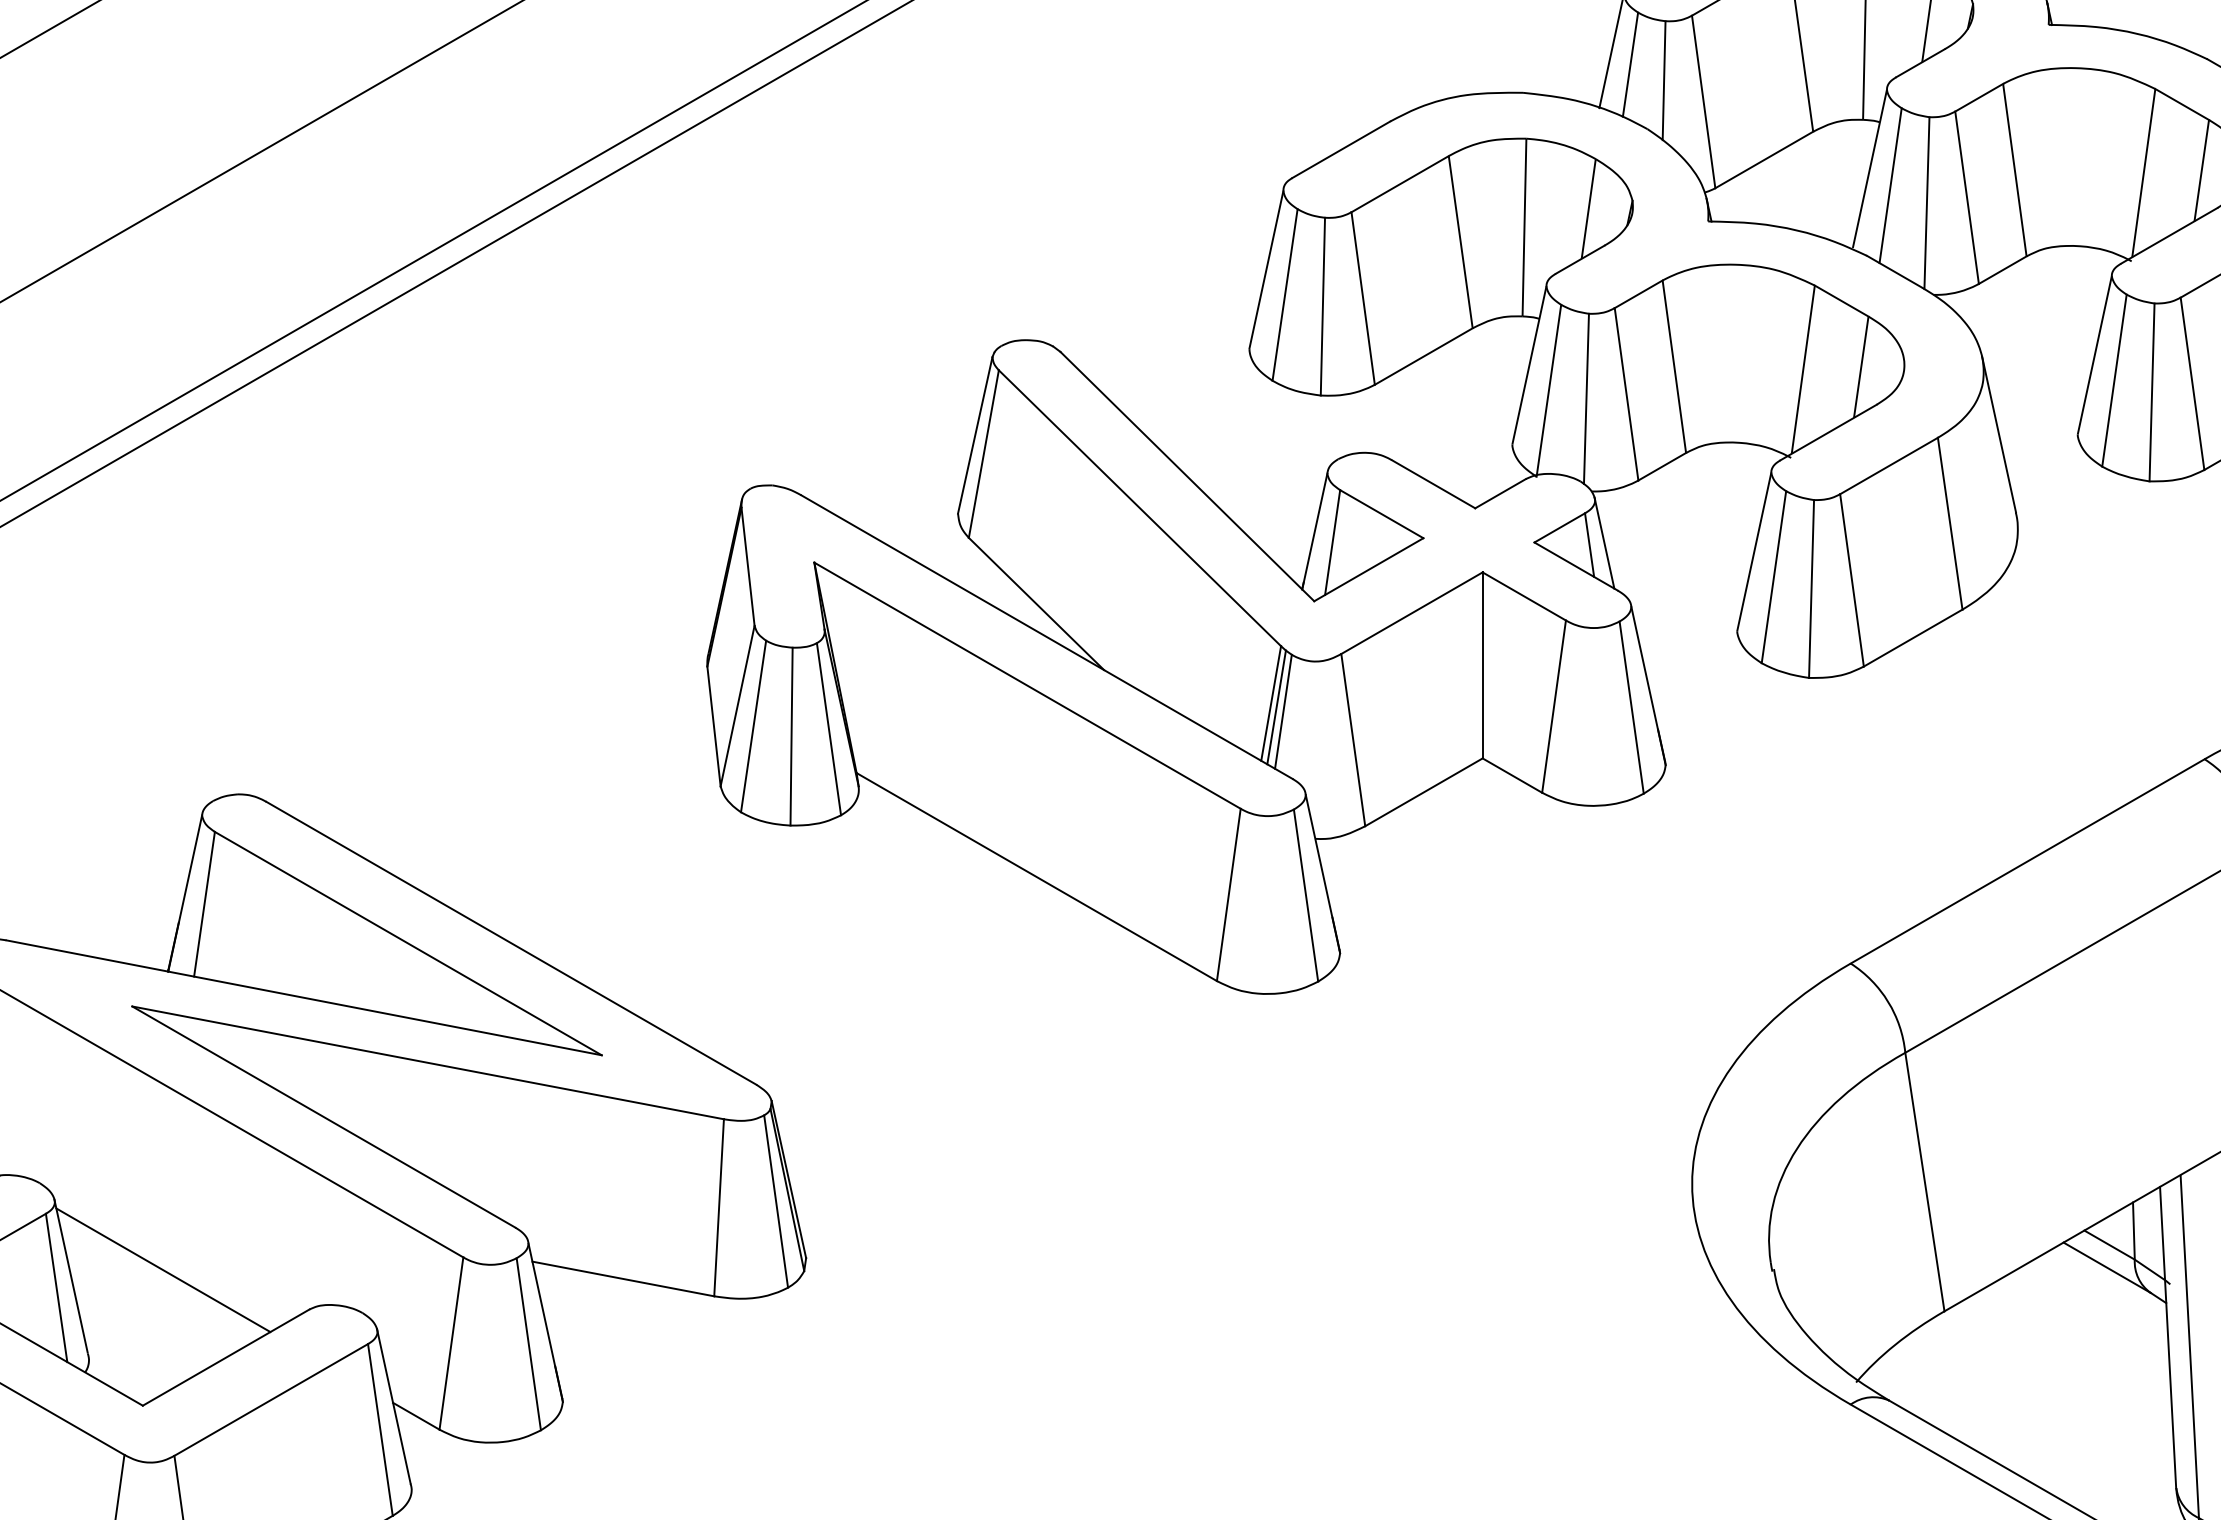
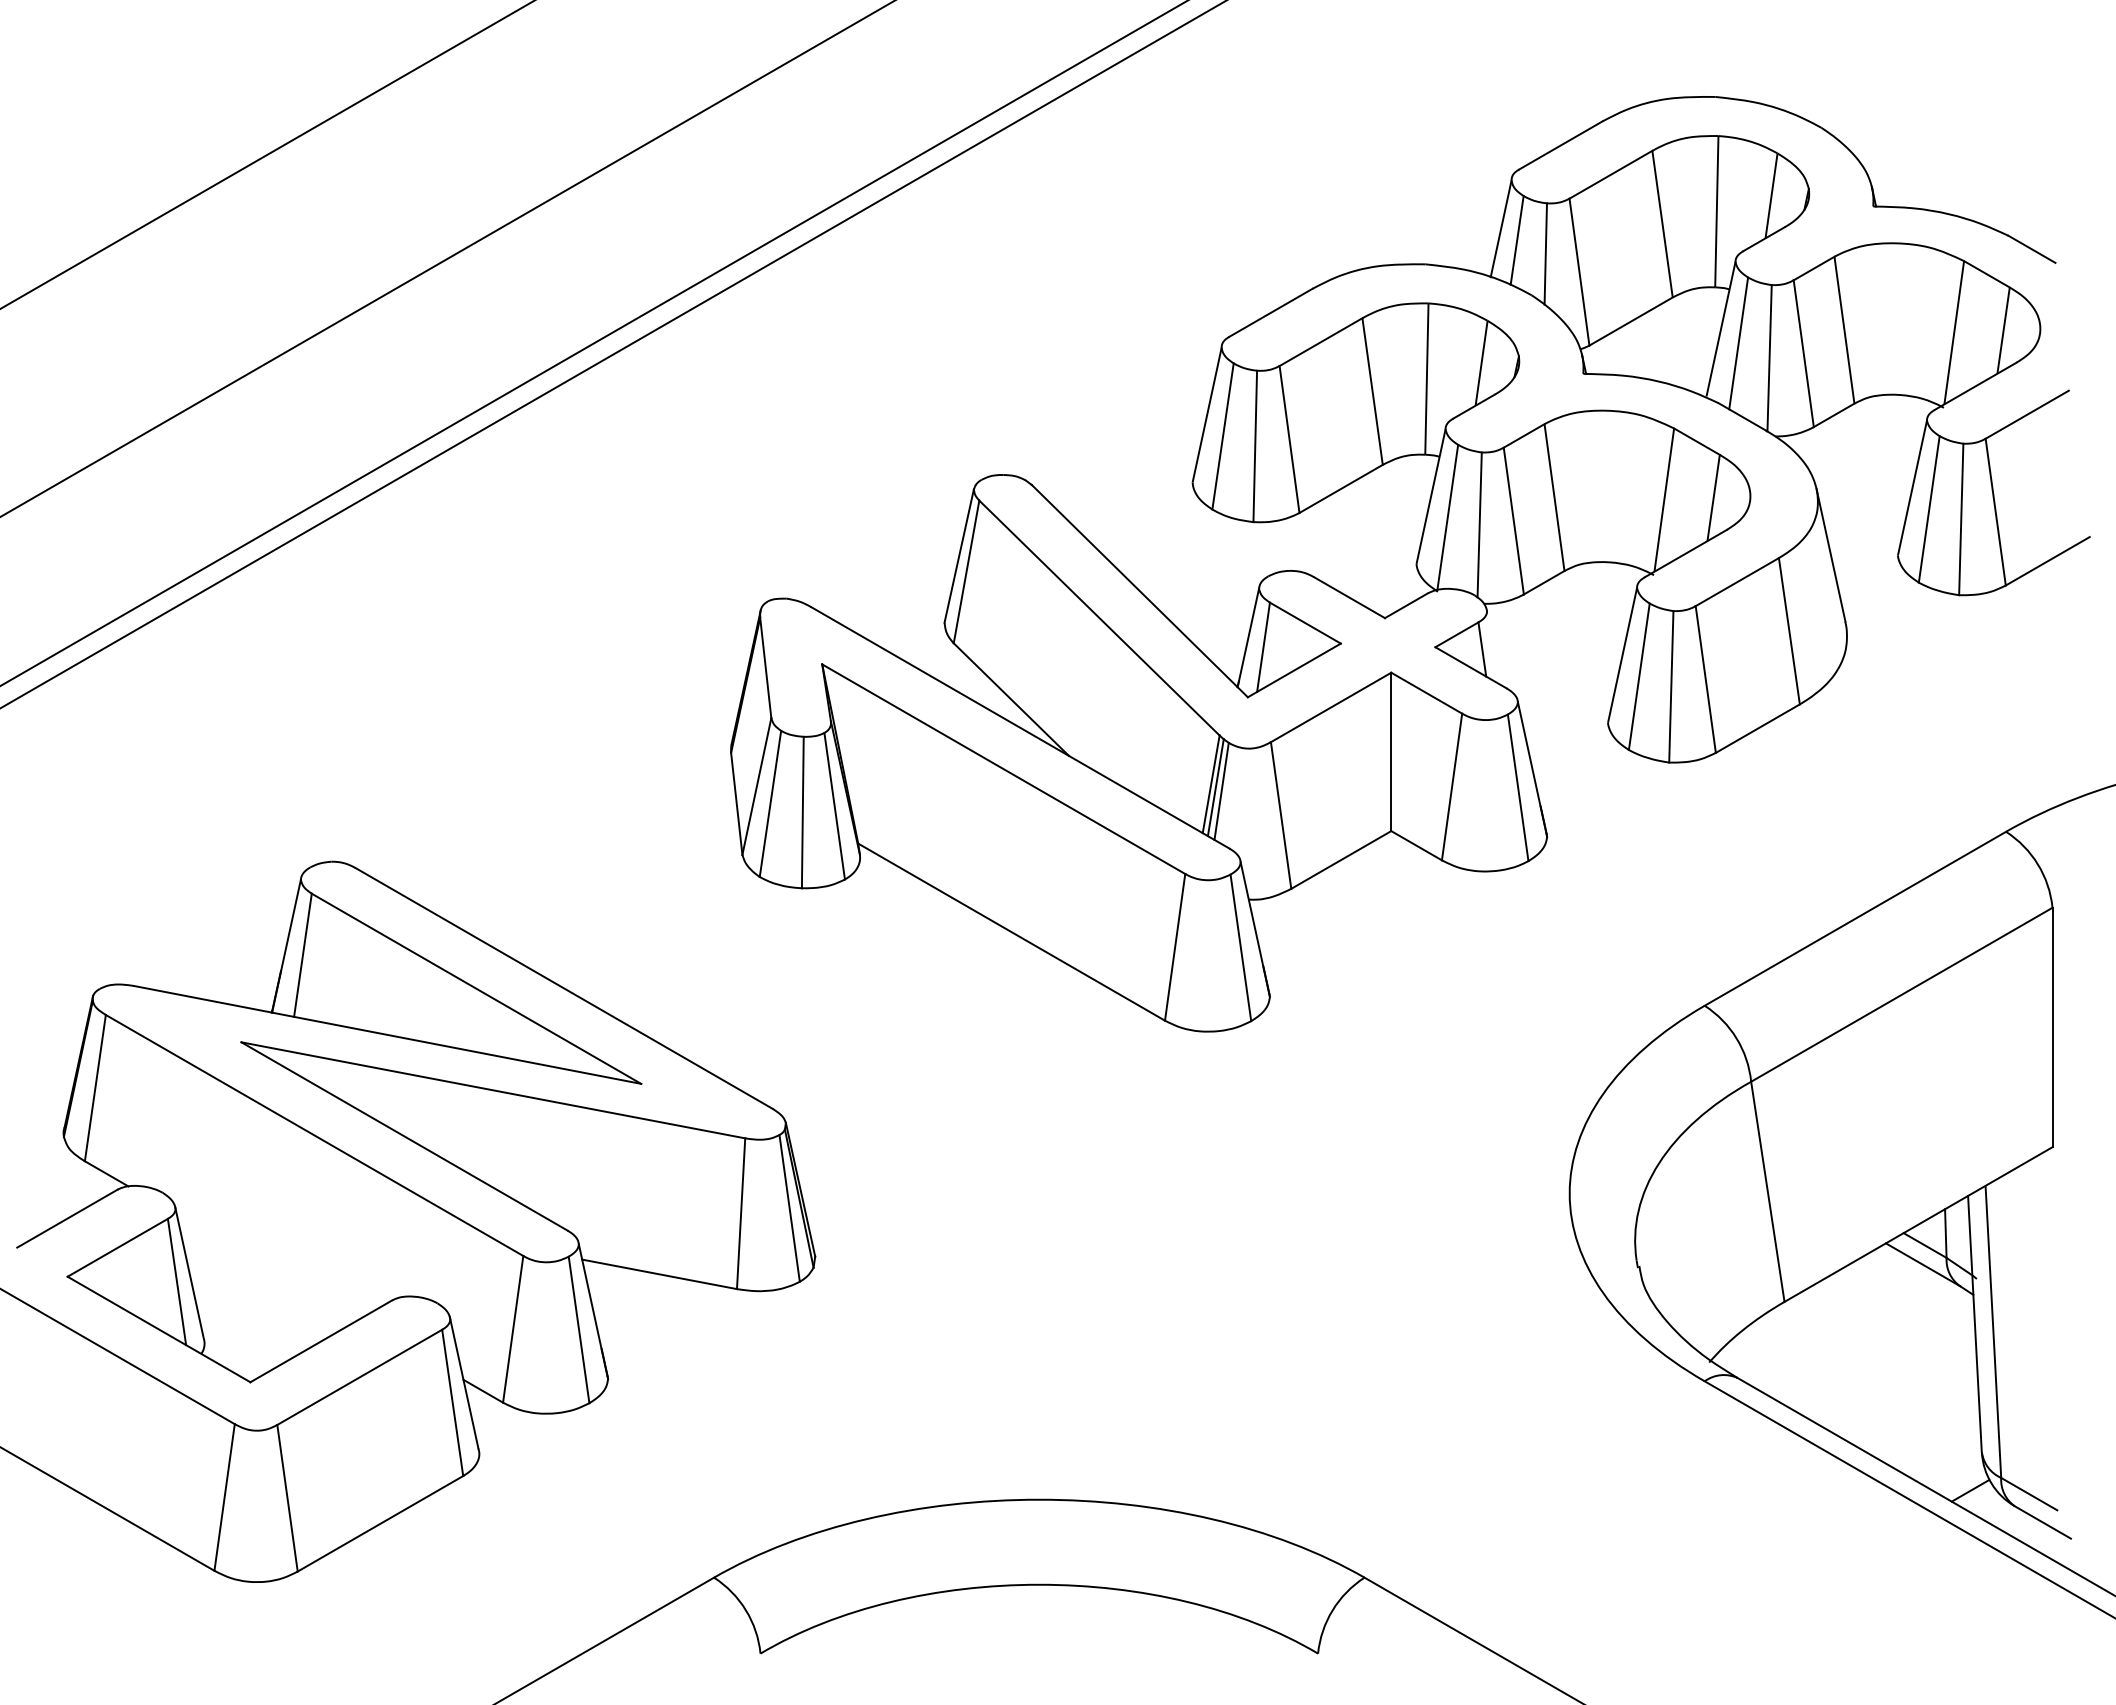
line: (1603, 542) -> (1494, 647), removed
line: (162, 1269) -> (267, 1266), removed

